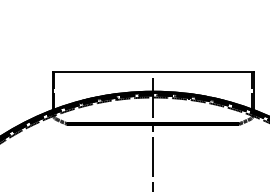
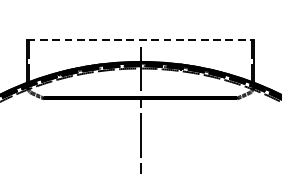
line: (153, 71) -> (140, 39), solid -> dashed

